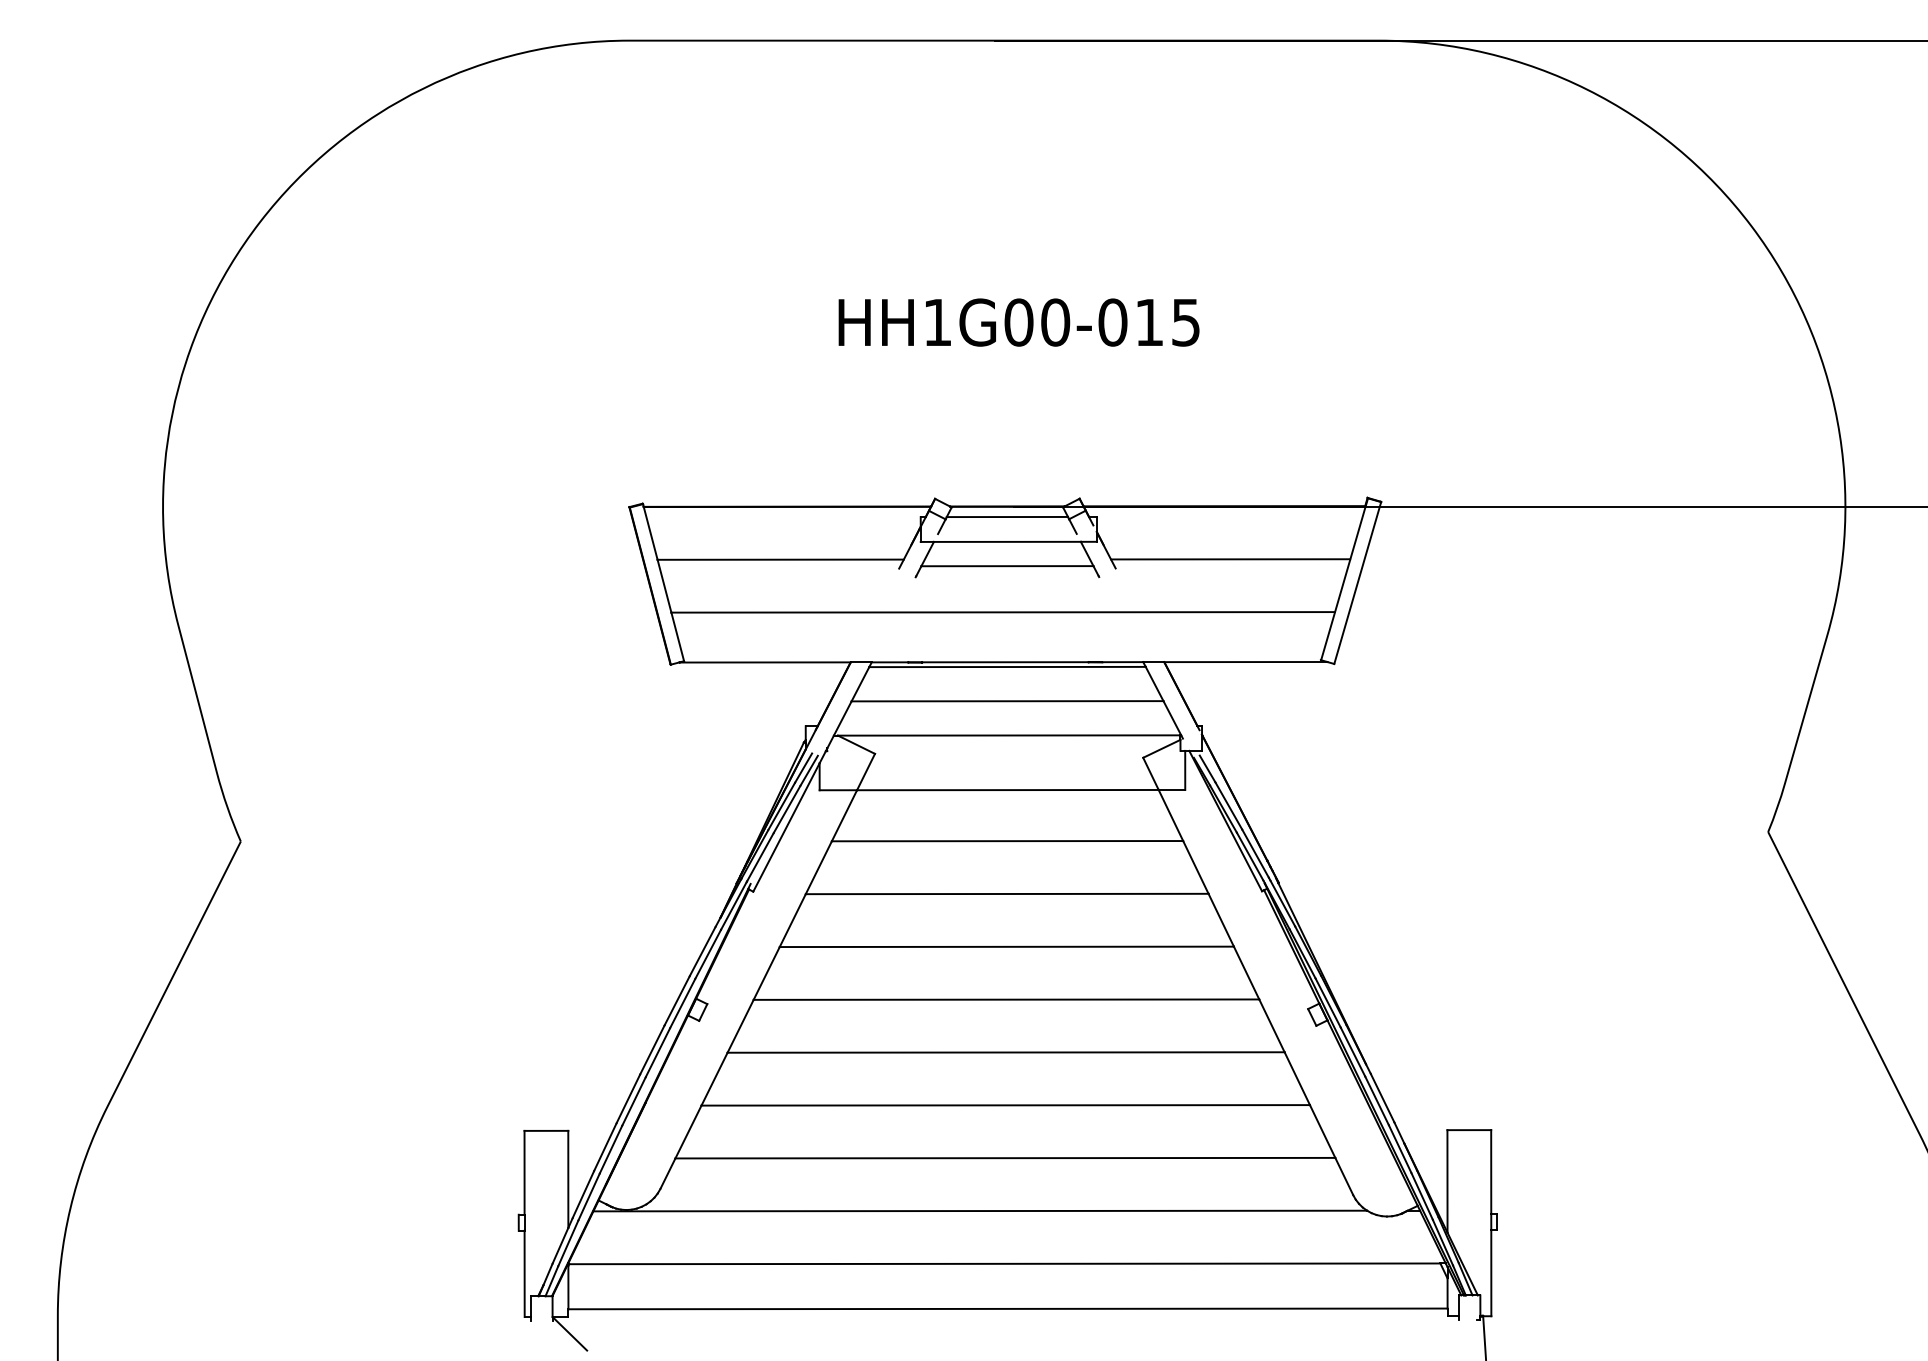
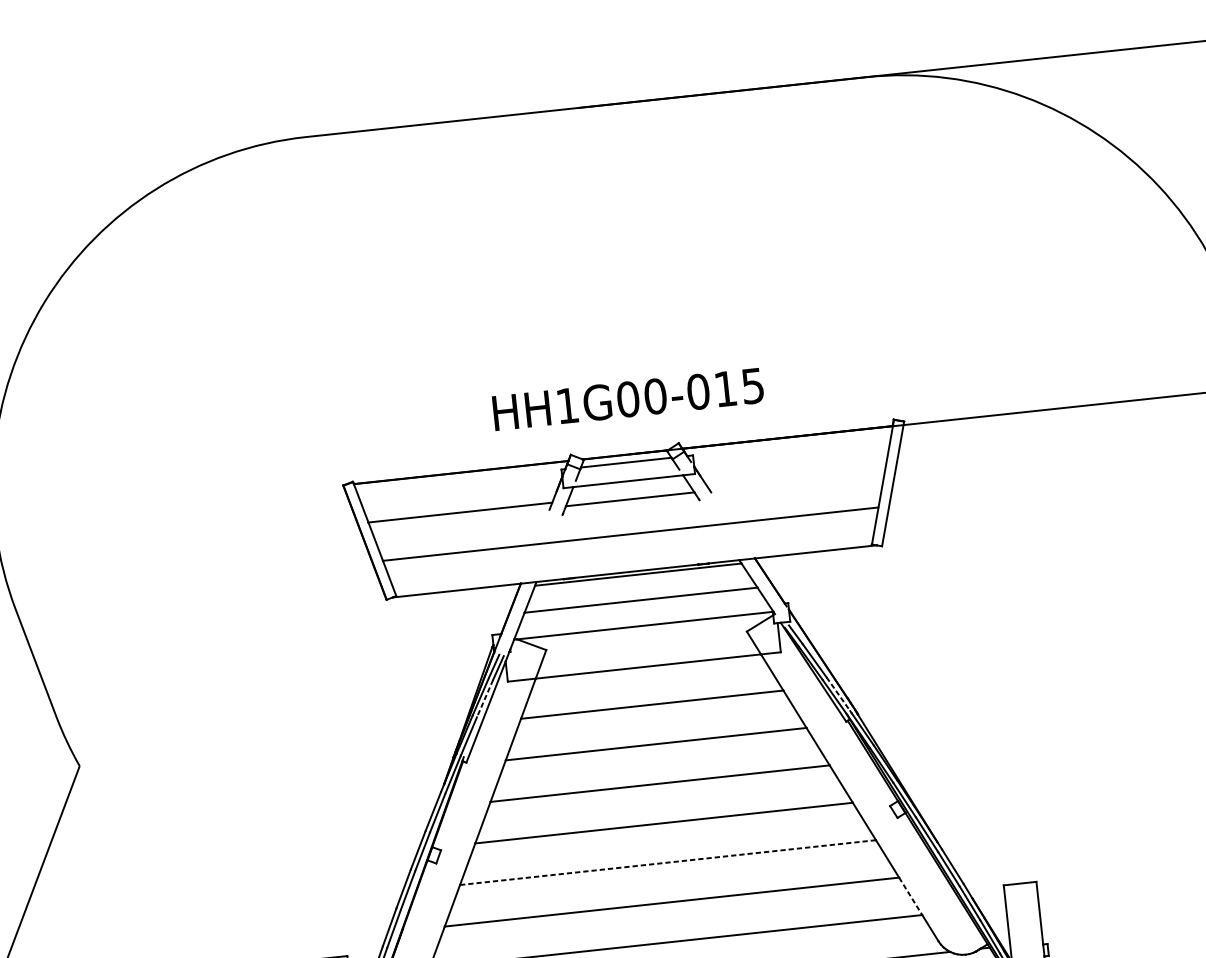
text: (1018, 322) -> (627, 399), moved
line: (1230, 559) -> (796, 476), removed
line: (786, 809) -> (484, 698), solid -> dashed
line: (1255, 854) -> (838, 694), solid -> dashed
line: (1006, 1052) -> (668, 862), solid -> dashed
line: (1322, 1131) -> (910, 896), solid -> dashed

